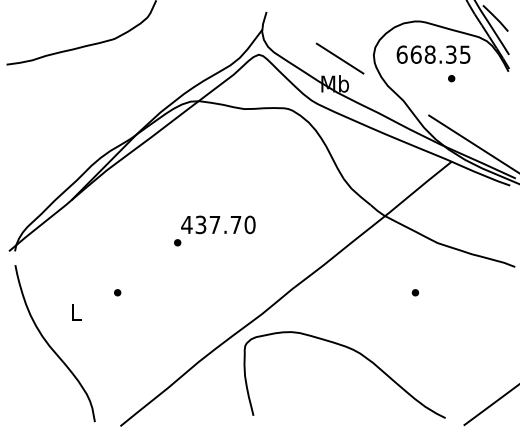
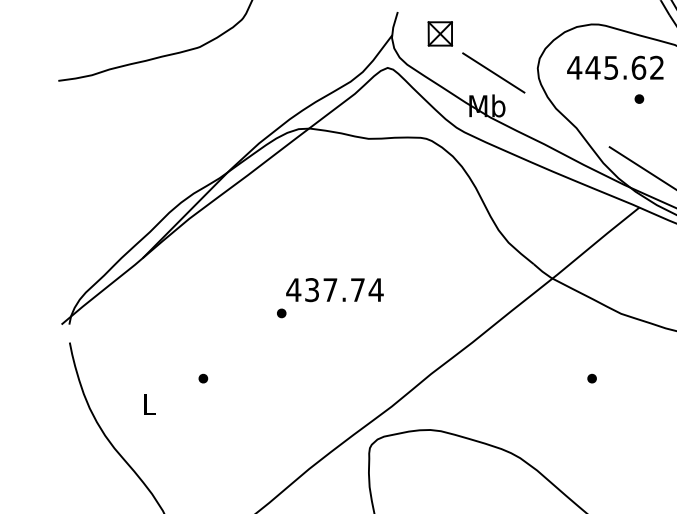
part: (299, 28) -> (440, 33), added
text: (433, 54) -> (615, 67), 668.35 -> 445.62
text: (249, 224) -> (375, 289), 437.70 -> 437.74

